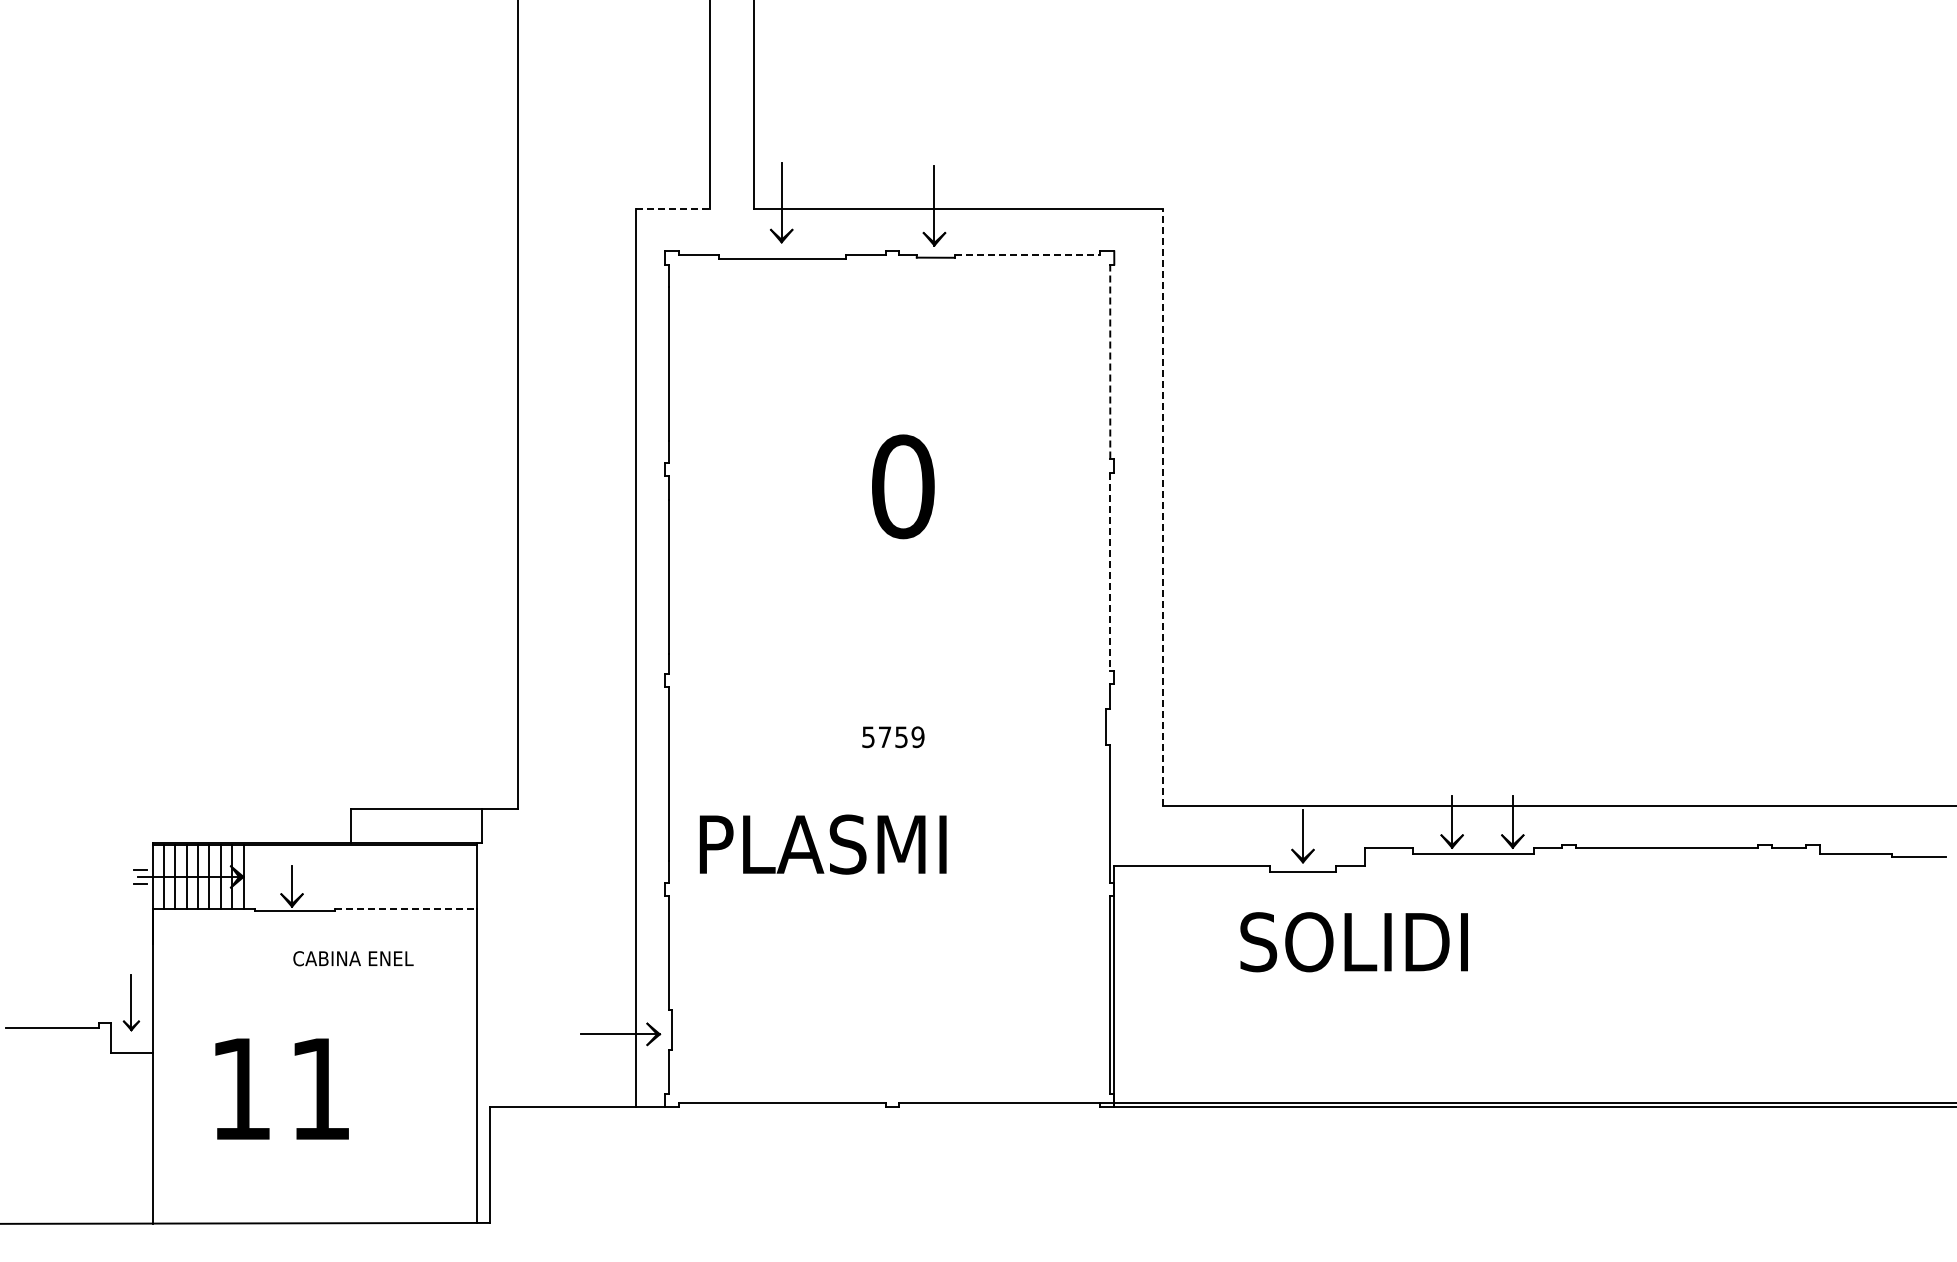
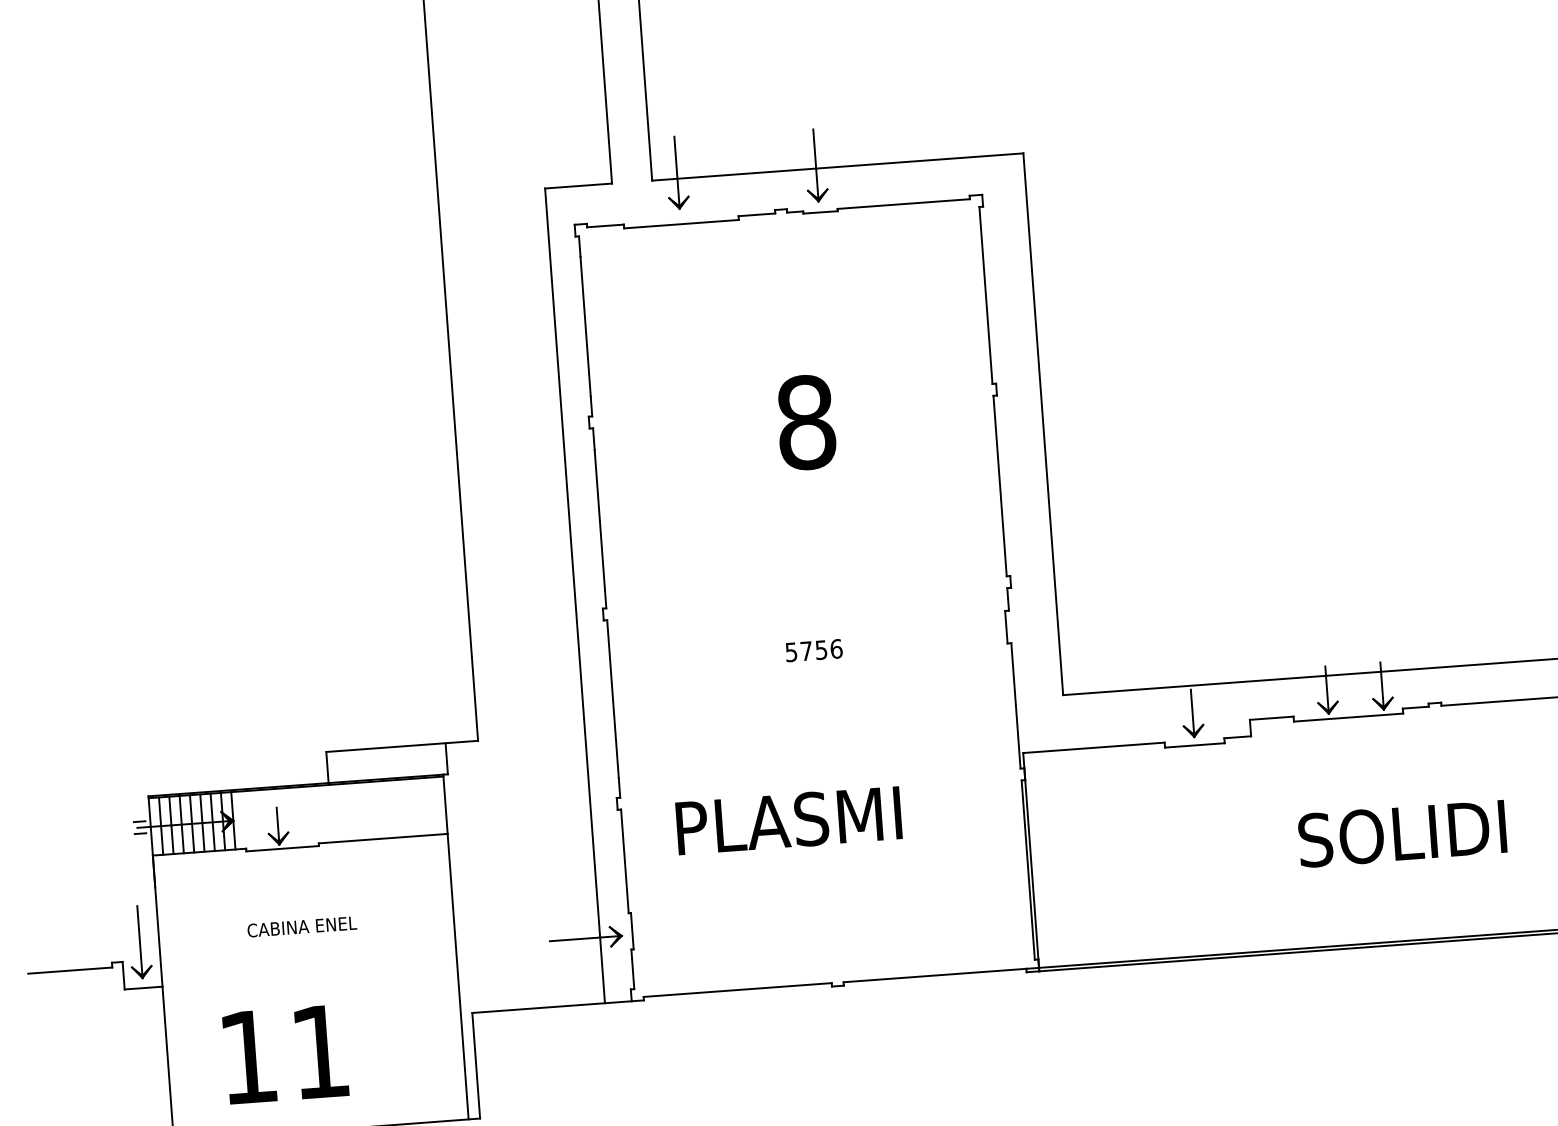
line: (672, 209) -> (578, 186), dashed -> solid
line: (1027, 255) -> (903, 204), dashed -> solid
line: (1110, 362) -> (986, 295), dashed -> solid
text: (903, 486) -> (806, 422), 0 -> 8
line: (1162, 507) -> (1043, 424), dashed -> solid
line: (1110, 572) -> (1000, 486), dashed -> solid
text: (917, 737) -> (835, 649), 5759 -> 5756
text: (822, 844) -> (788, 820), moved
line: (406, 908) -> (383, 838), dashed -> solid
text: (1353, 942) -> (1401, 834), moved
text: (353, 958) -> (302, 926), moved
part: (131, 1002) -> (139, 942), size x1.43
text: (281, 1088) -> (285, 1053), moved

